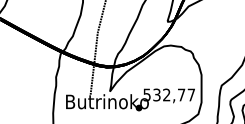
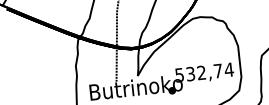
text: (191, 94) -> (229, 69), 532,77 -> 532,74

